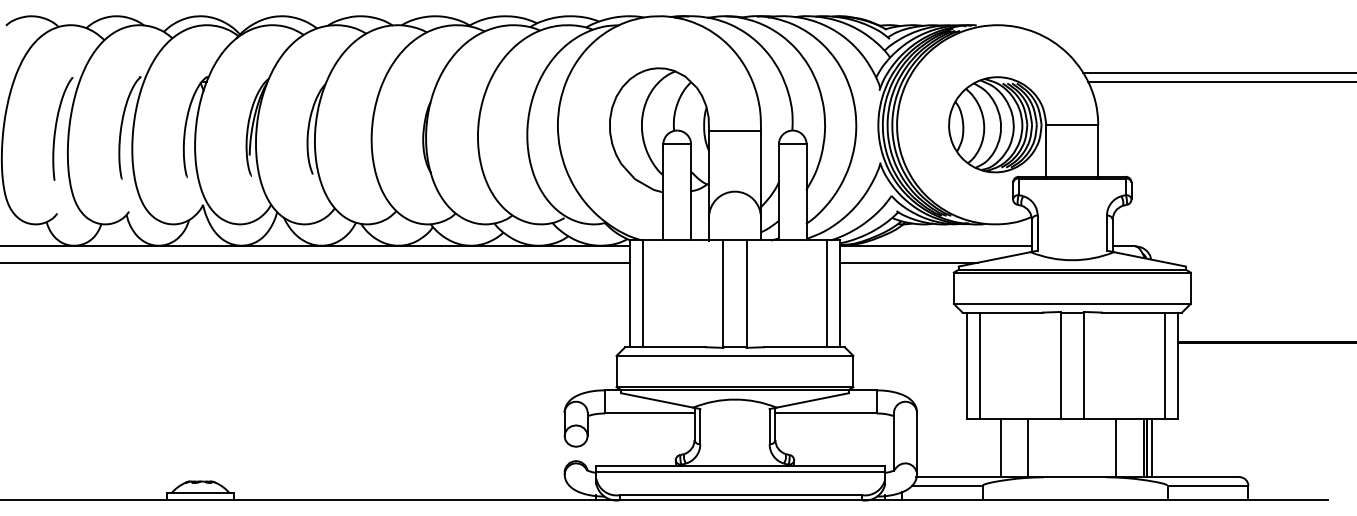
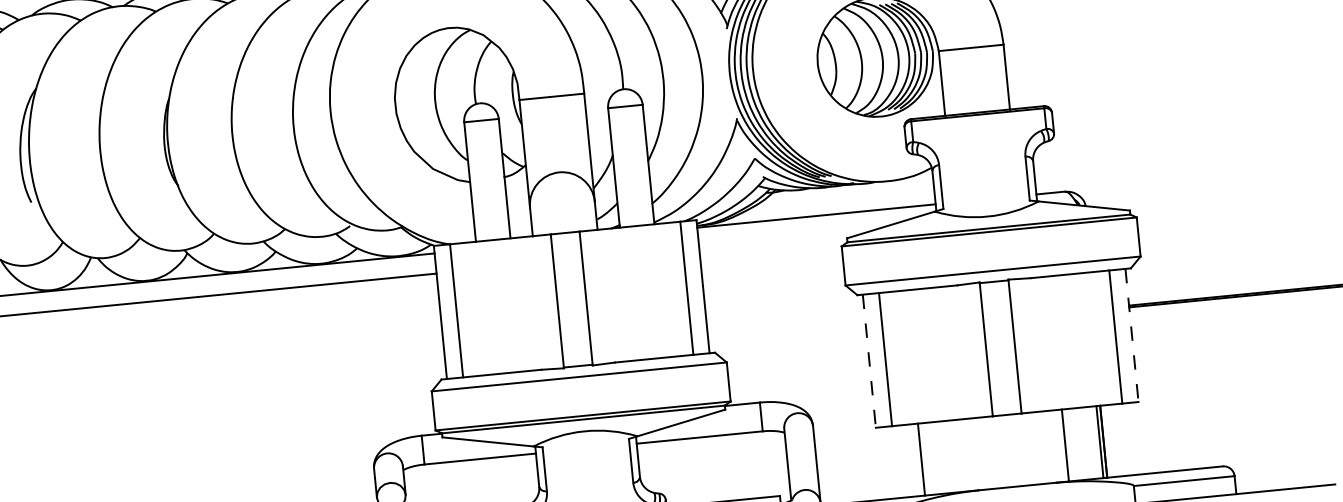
line: (909, 262) -> (785, 239), removed
line: (966, 366) -> (868, 361), solid -> dashed
line: (1177, 366) -> (1131, 336), solid -> dashed
line: (1028, 448) -> (956, 456), removed
line: (1151, 448) -> (1109, 441), removed

